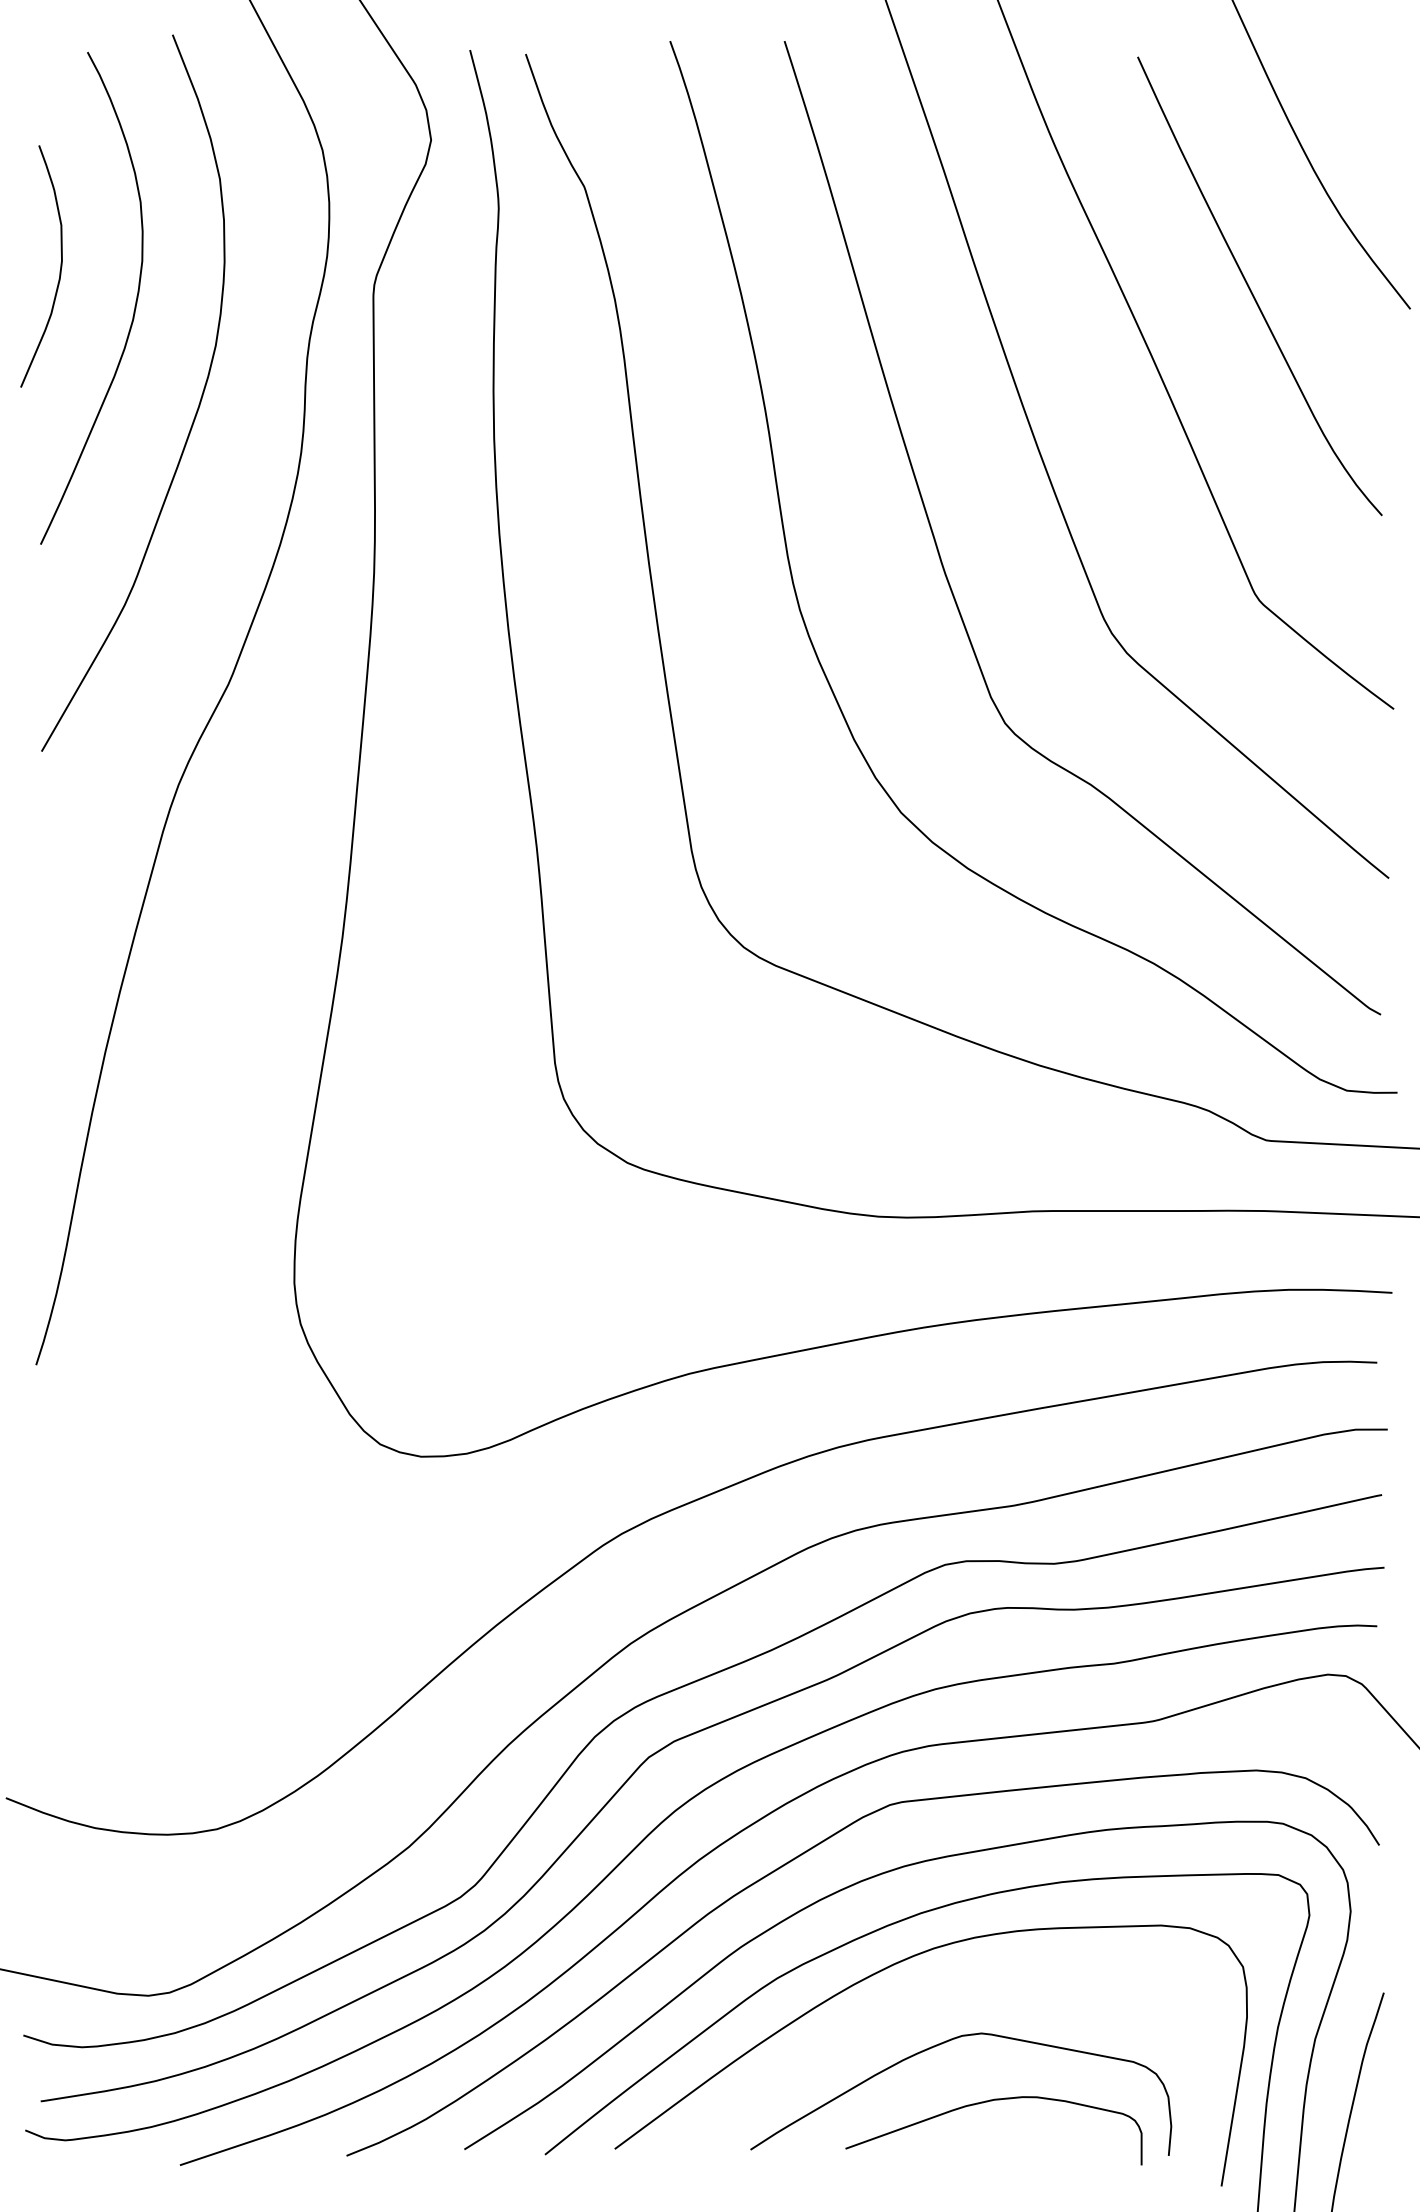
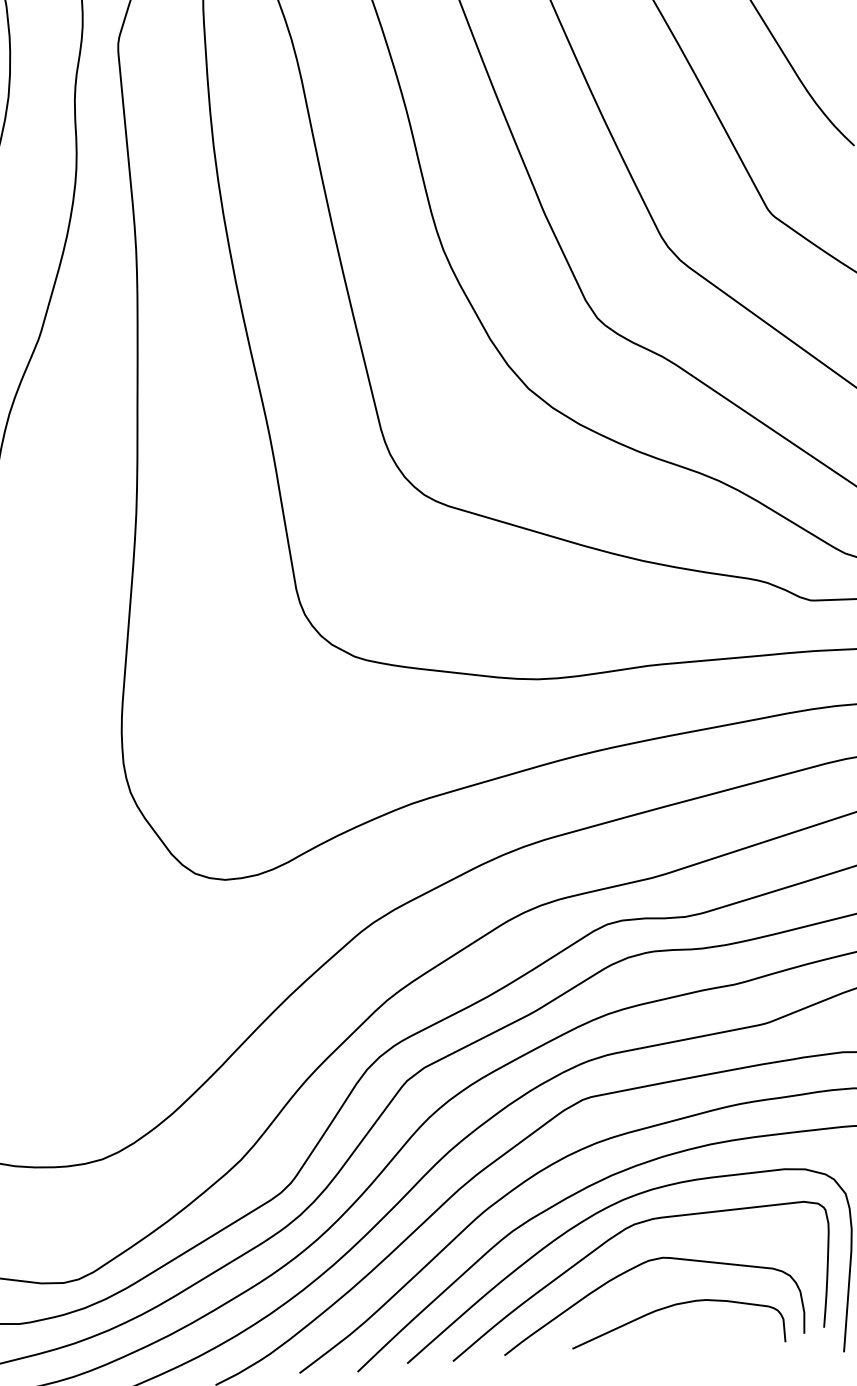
curve: (916, 1999) -> (613, 1237), added

